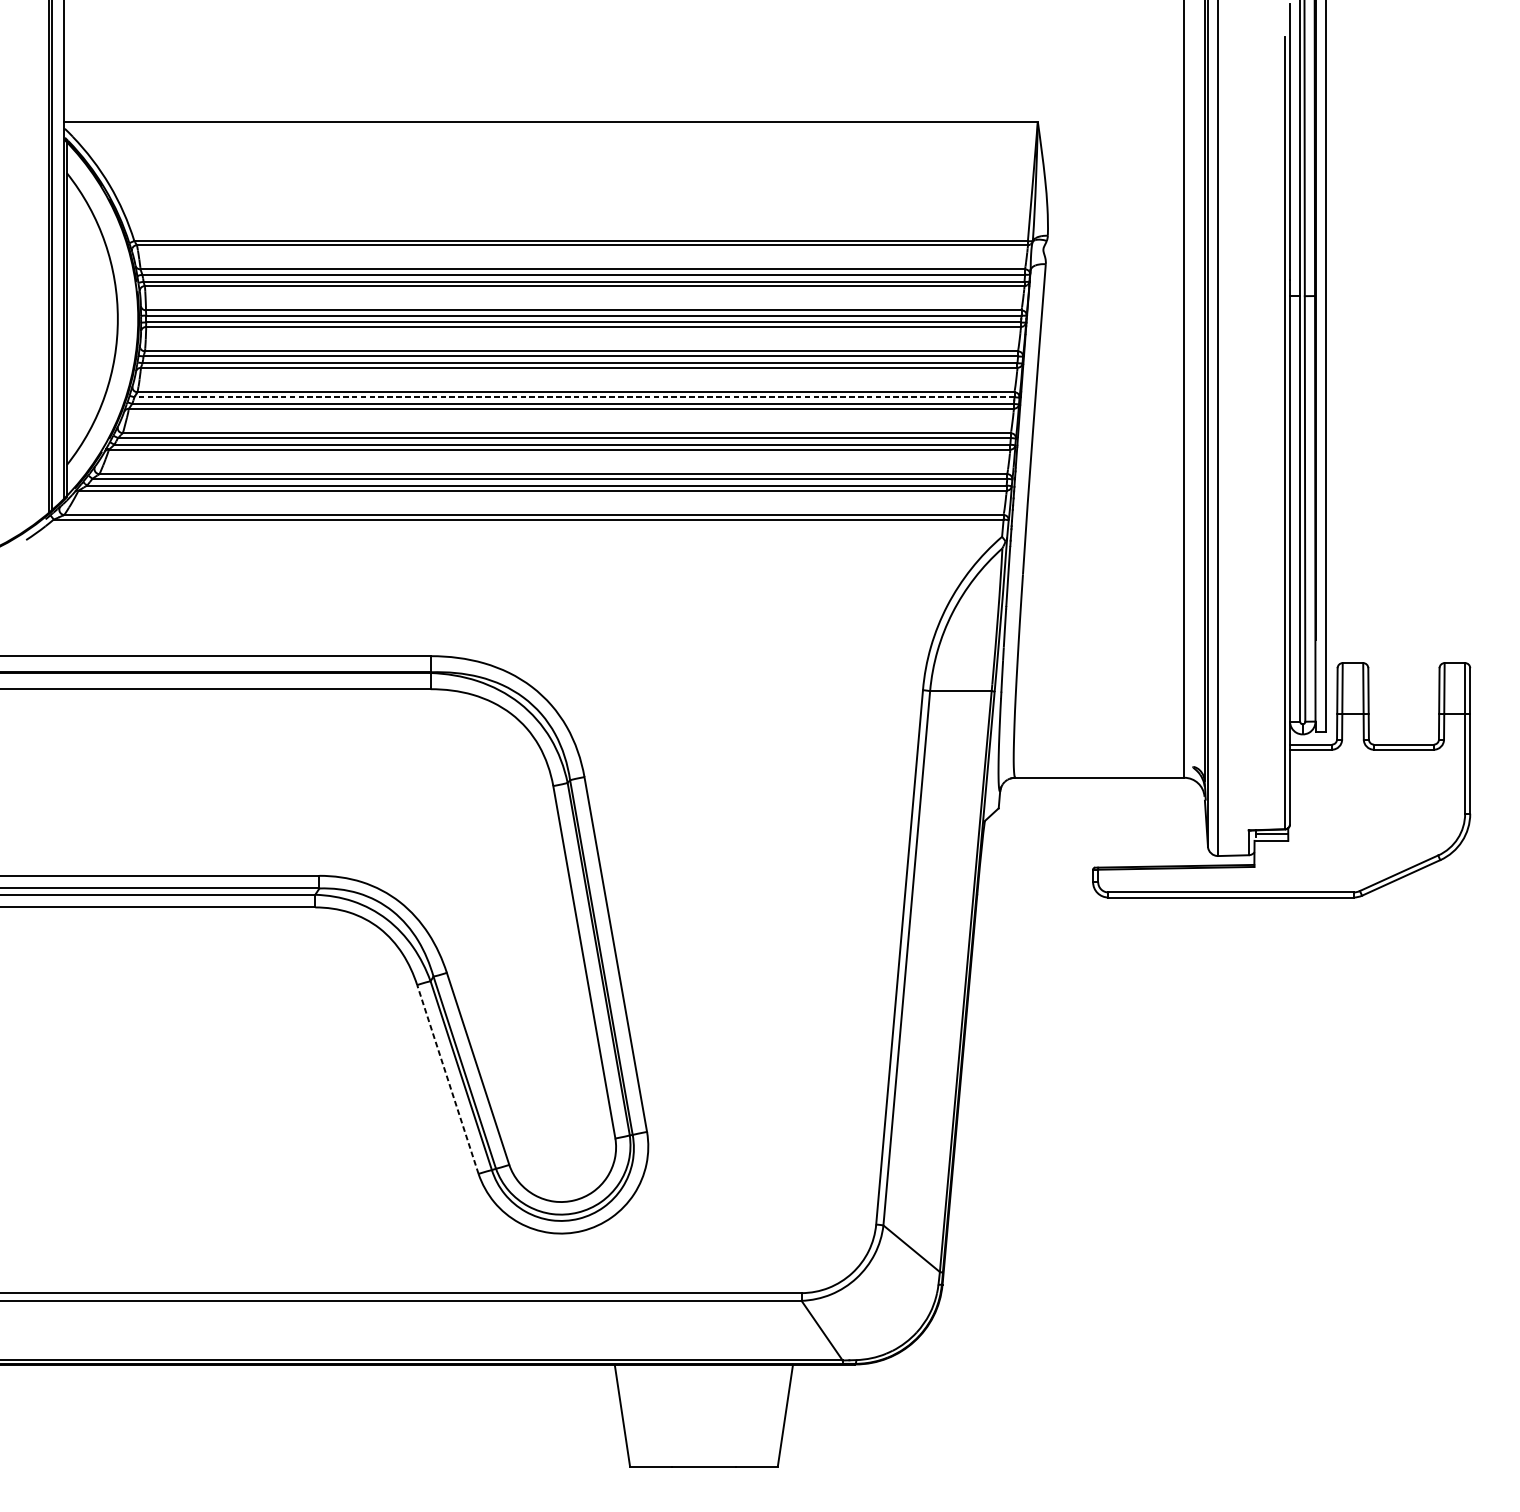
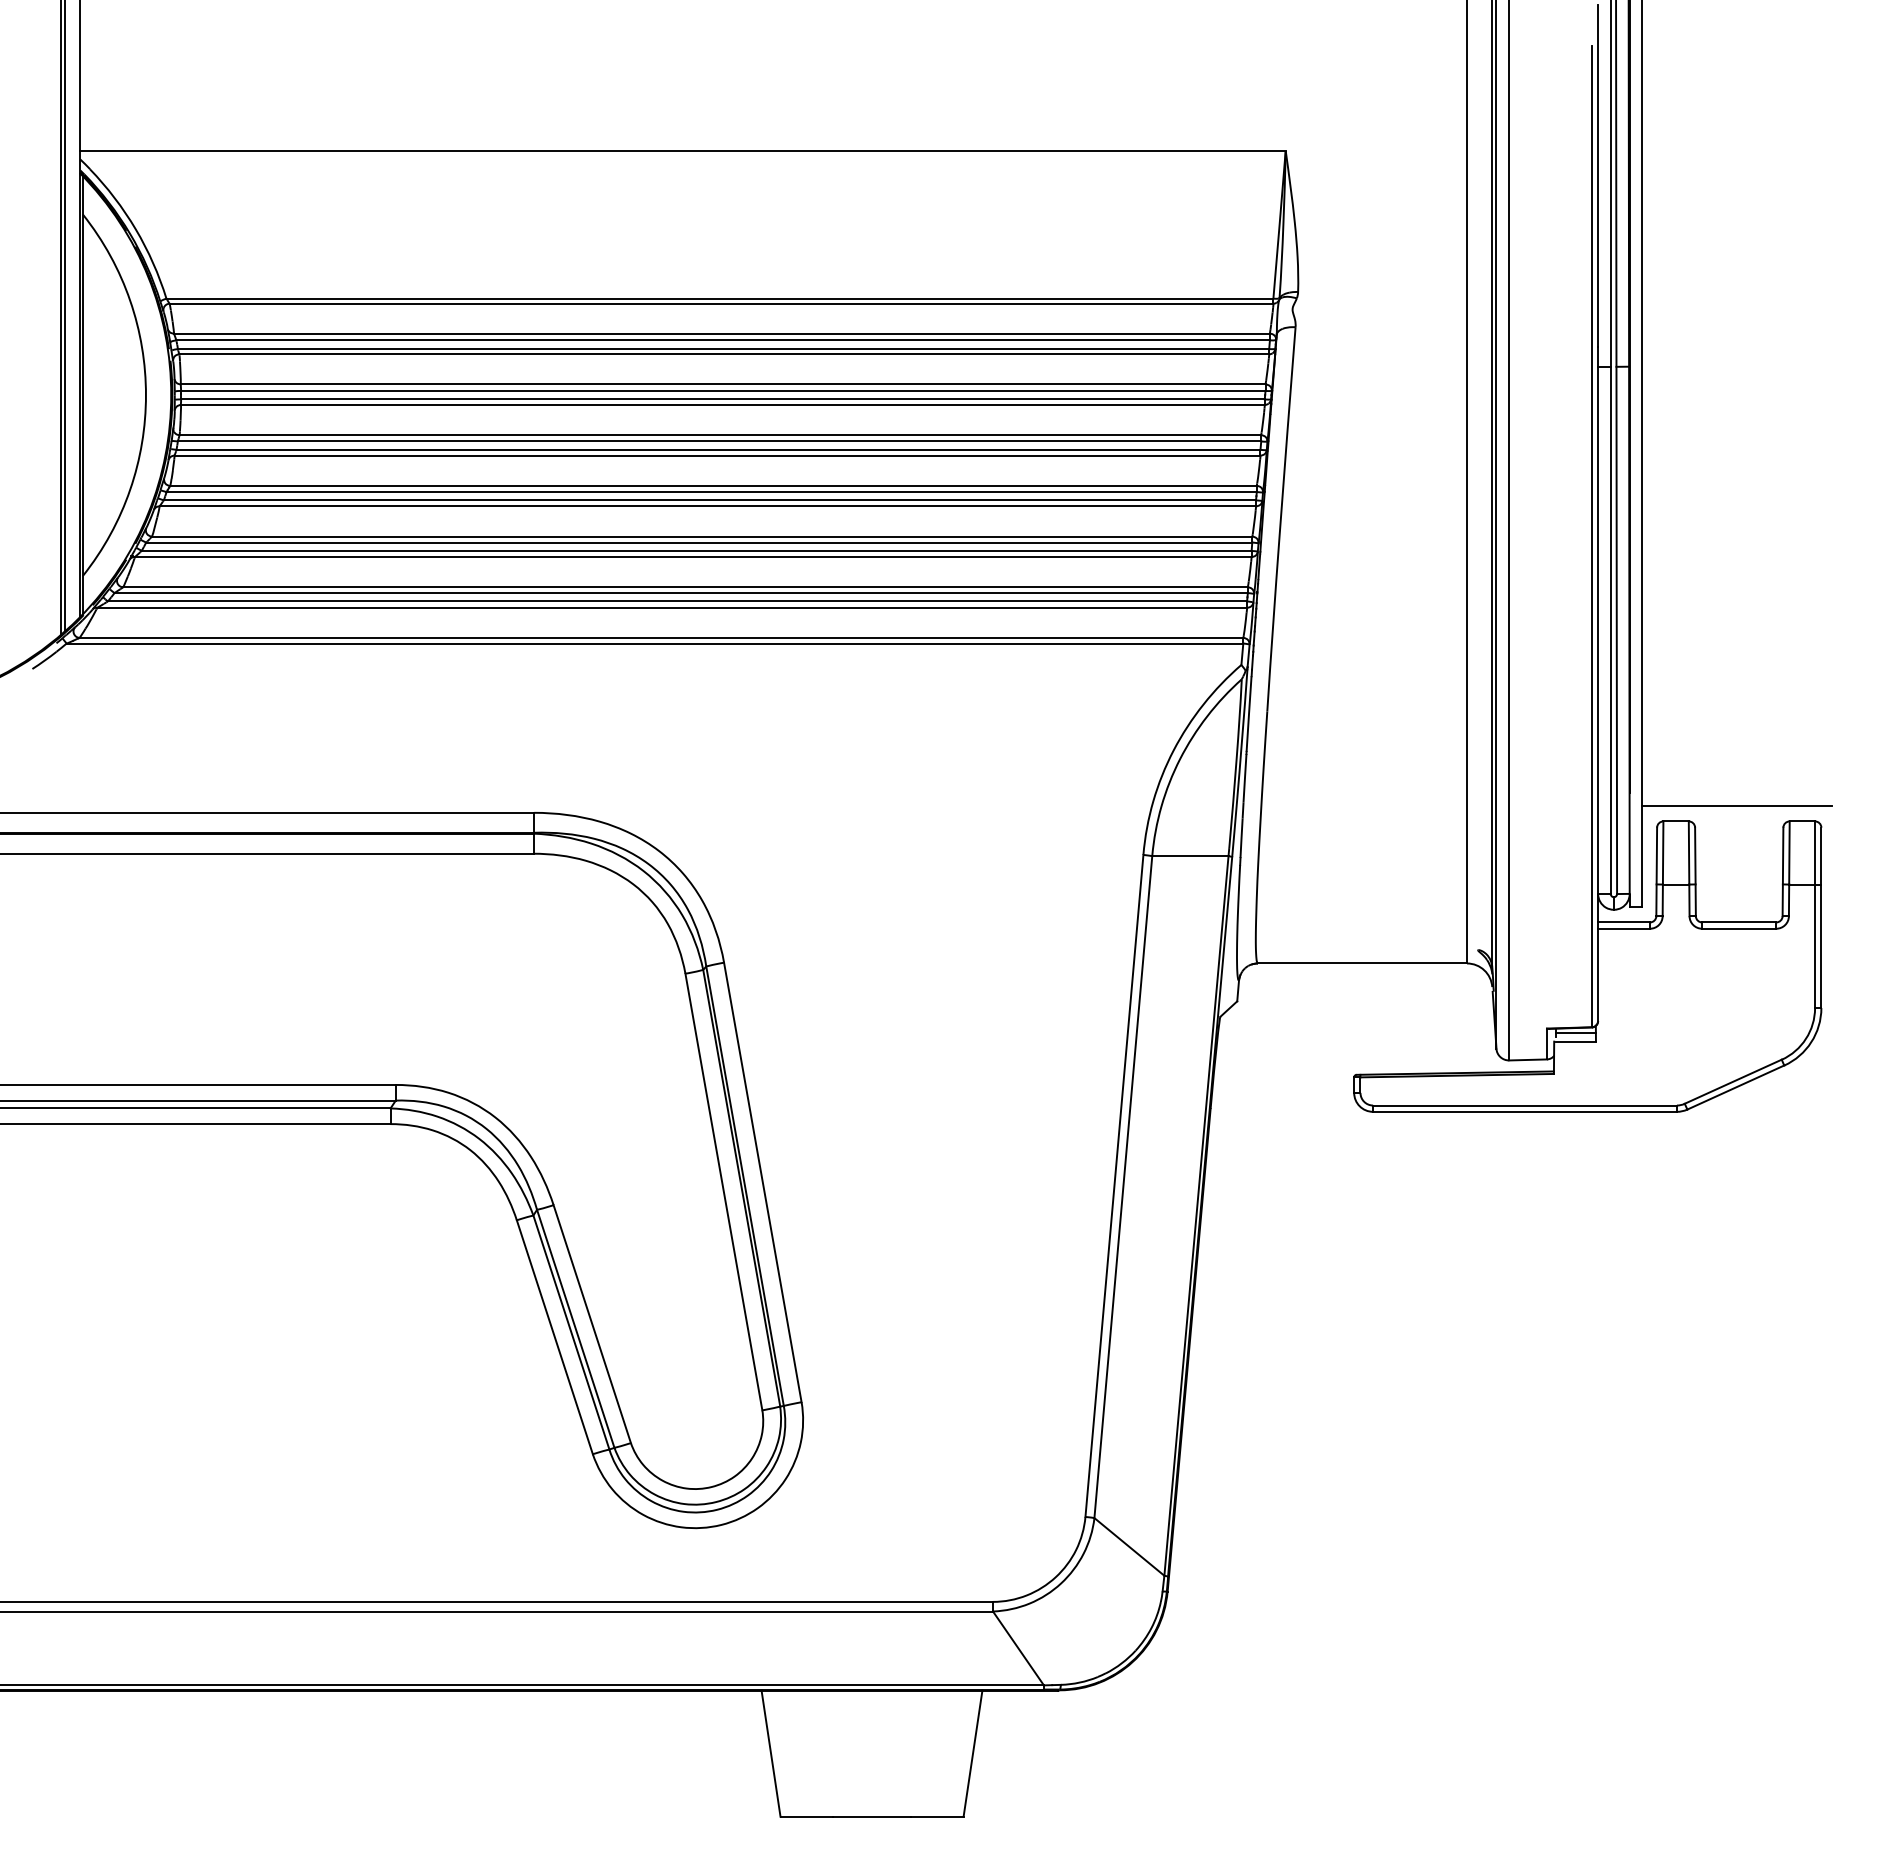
line: (574, 397) -> (711, 492), dashed -> solid
line: (1401, 650) -> (1736, 805), added
line: (447, 1078) -> (554, 1336), dashed -> solid

